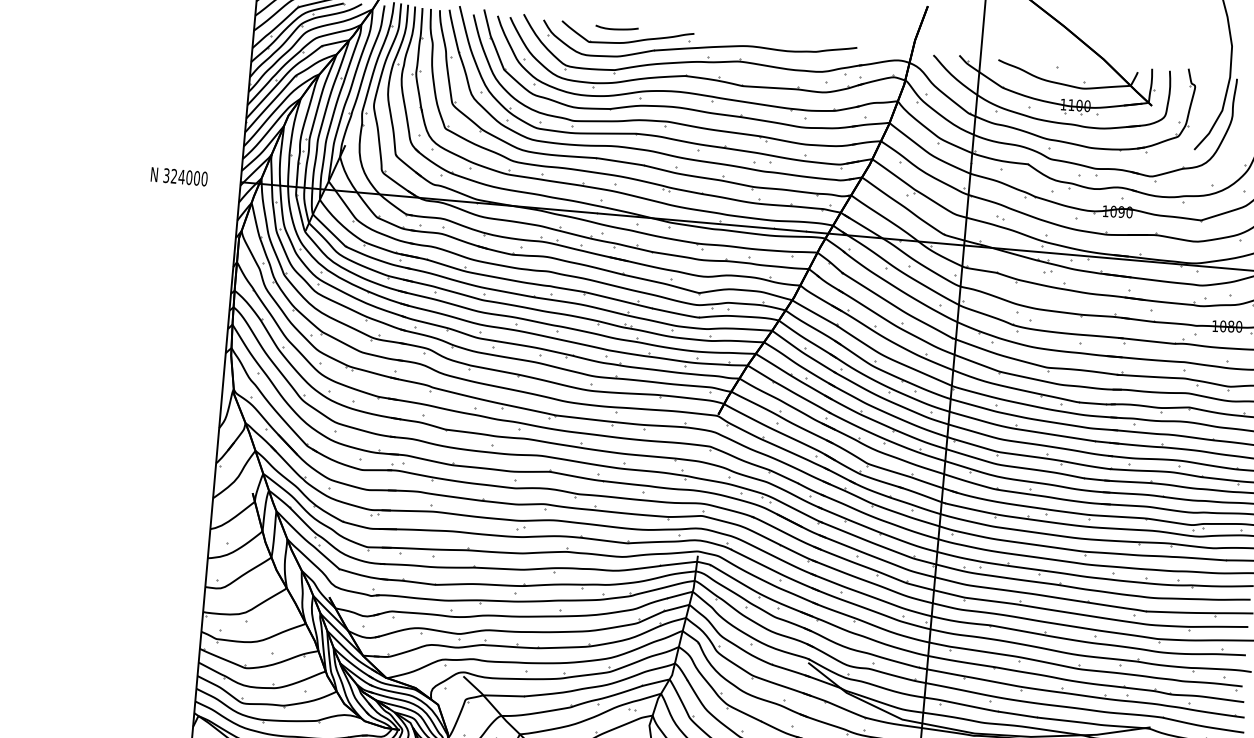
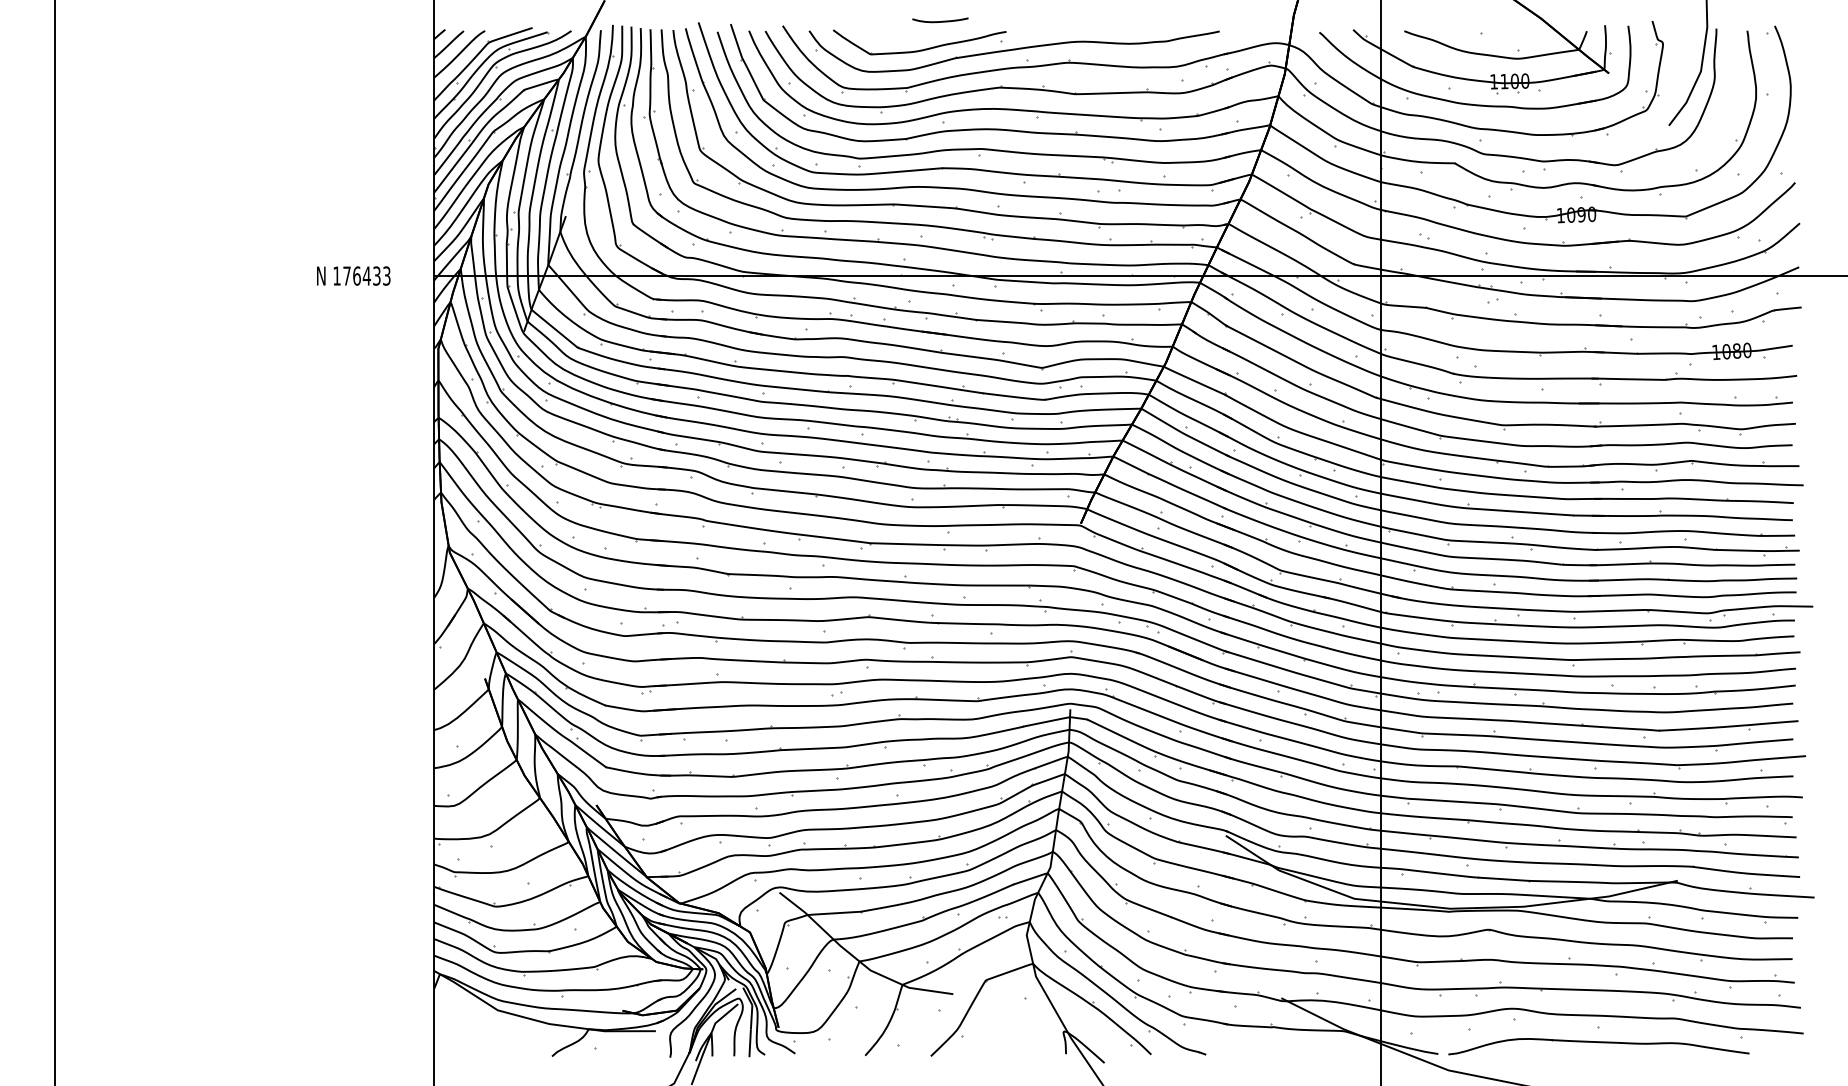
curve: (617, 29) -> (940, 21), moved
text: (185, 176) -> (361, 275), 324000 -> 176433

